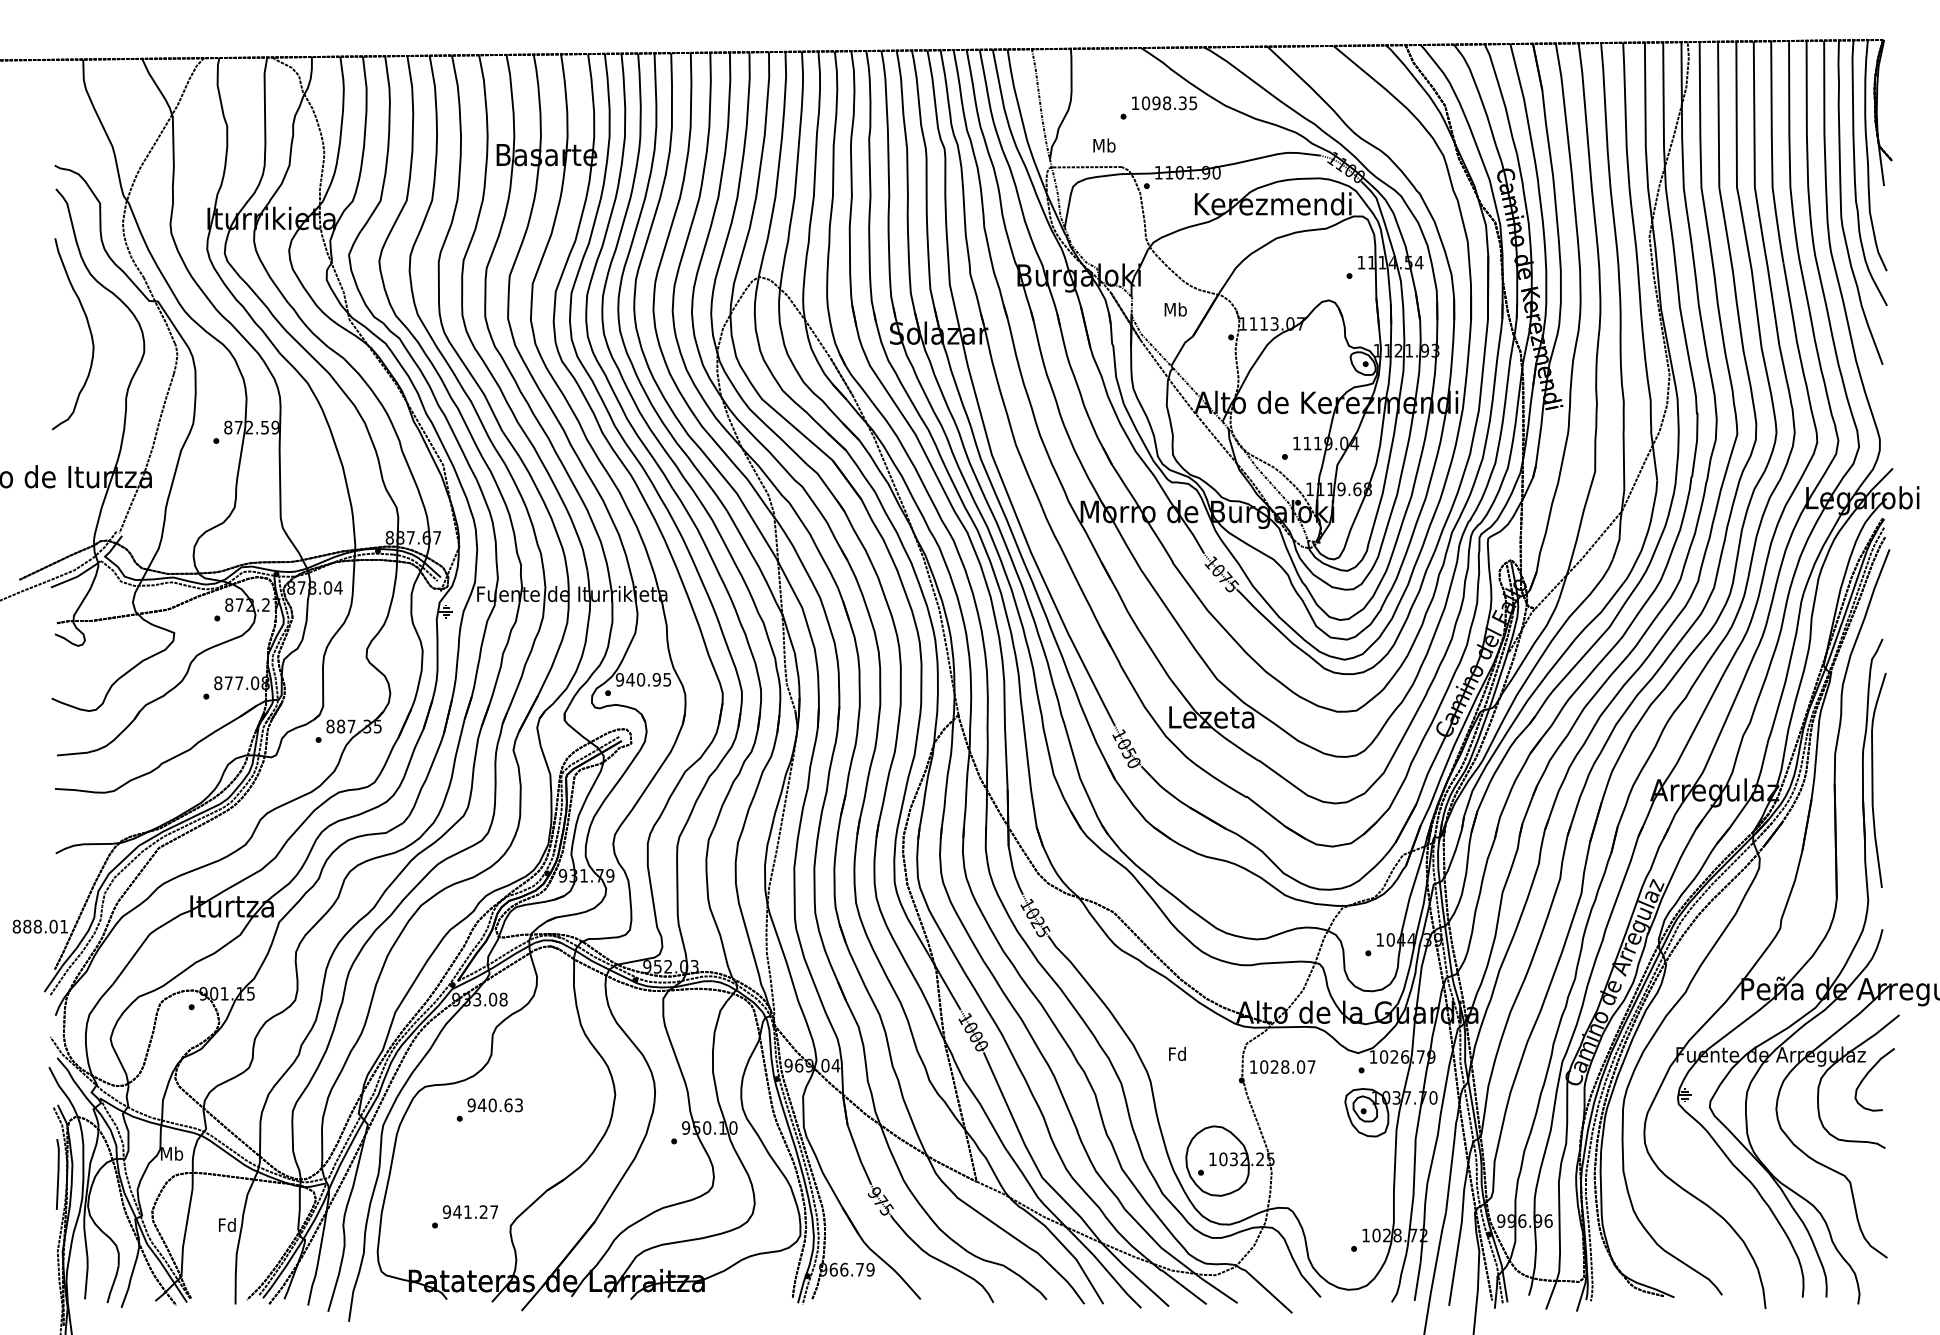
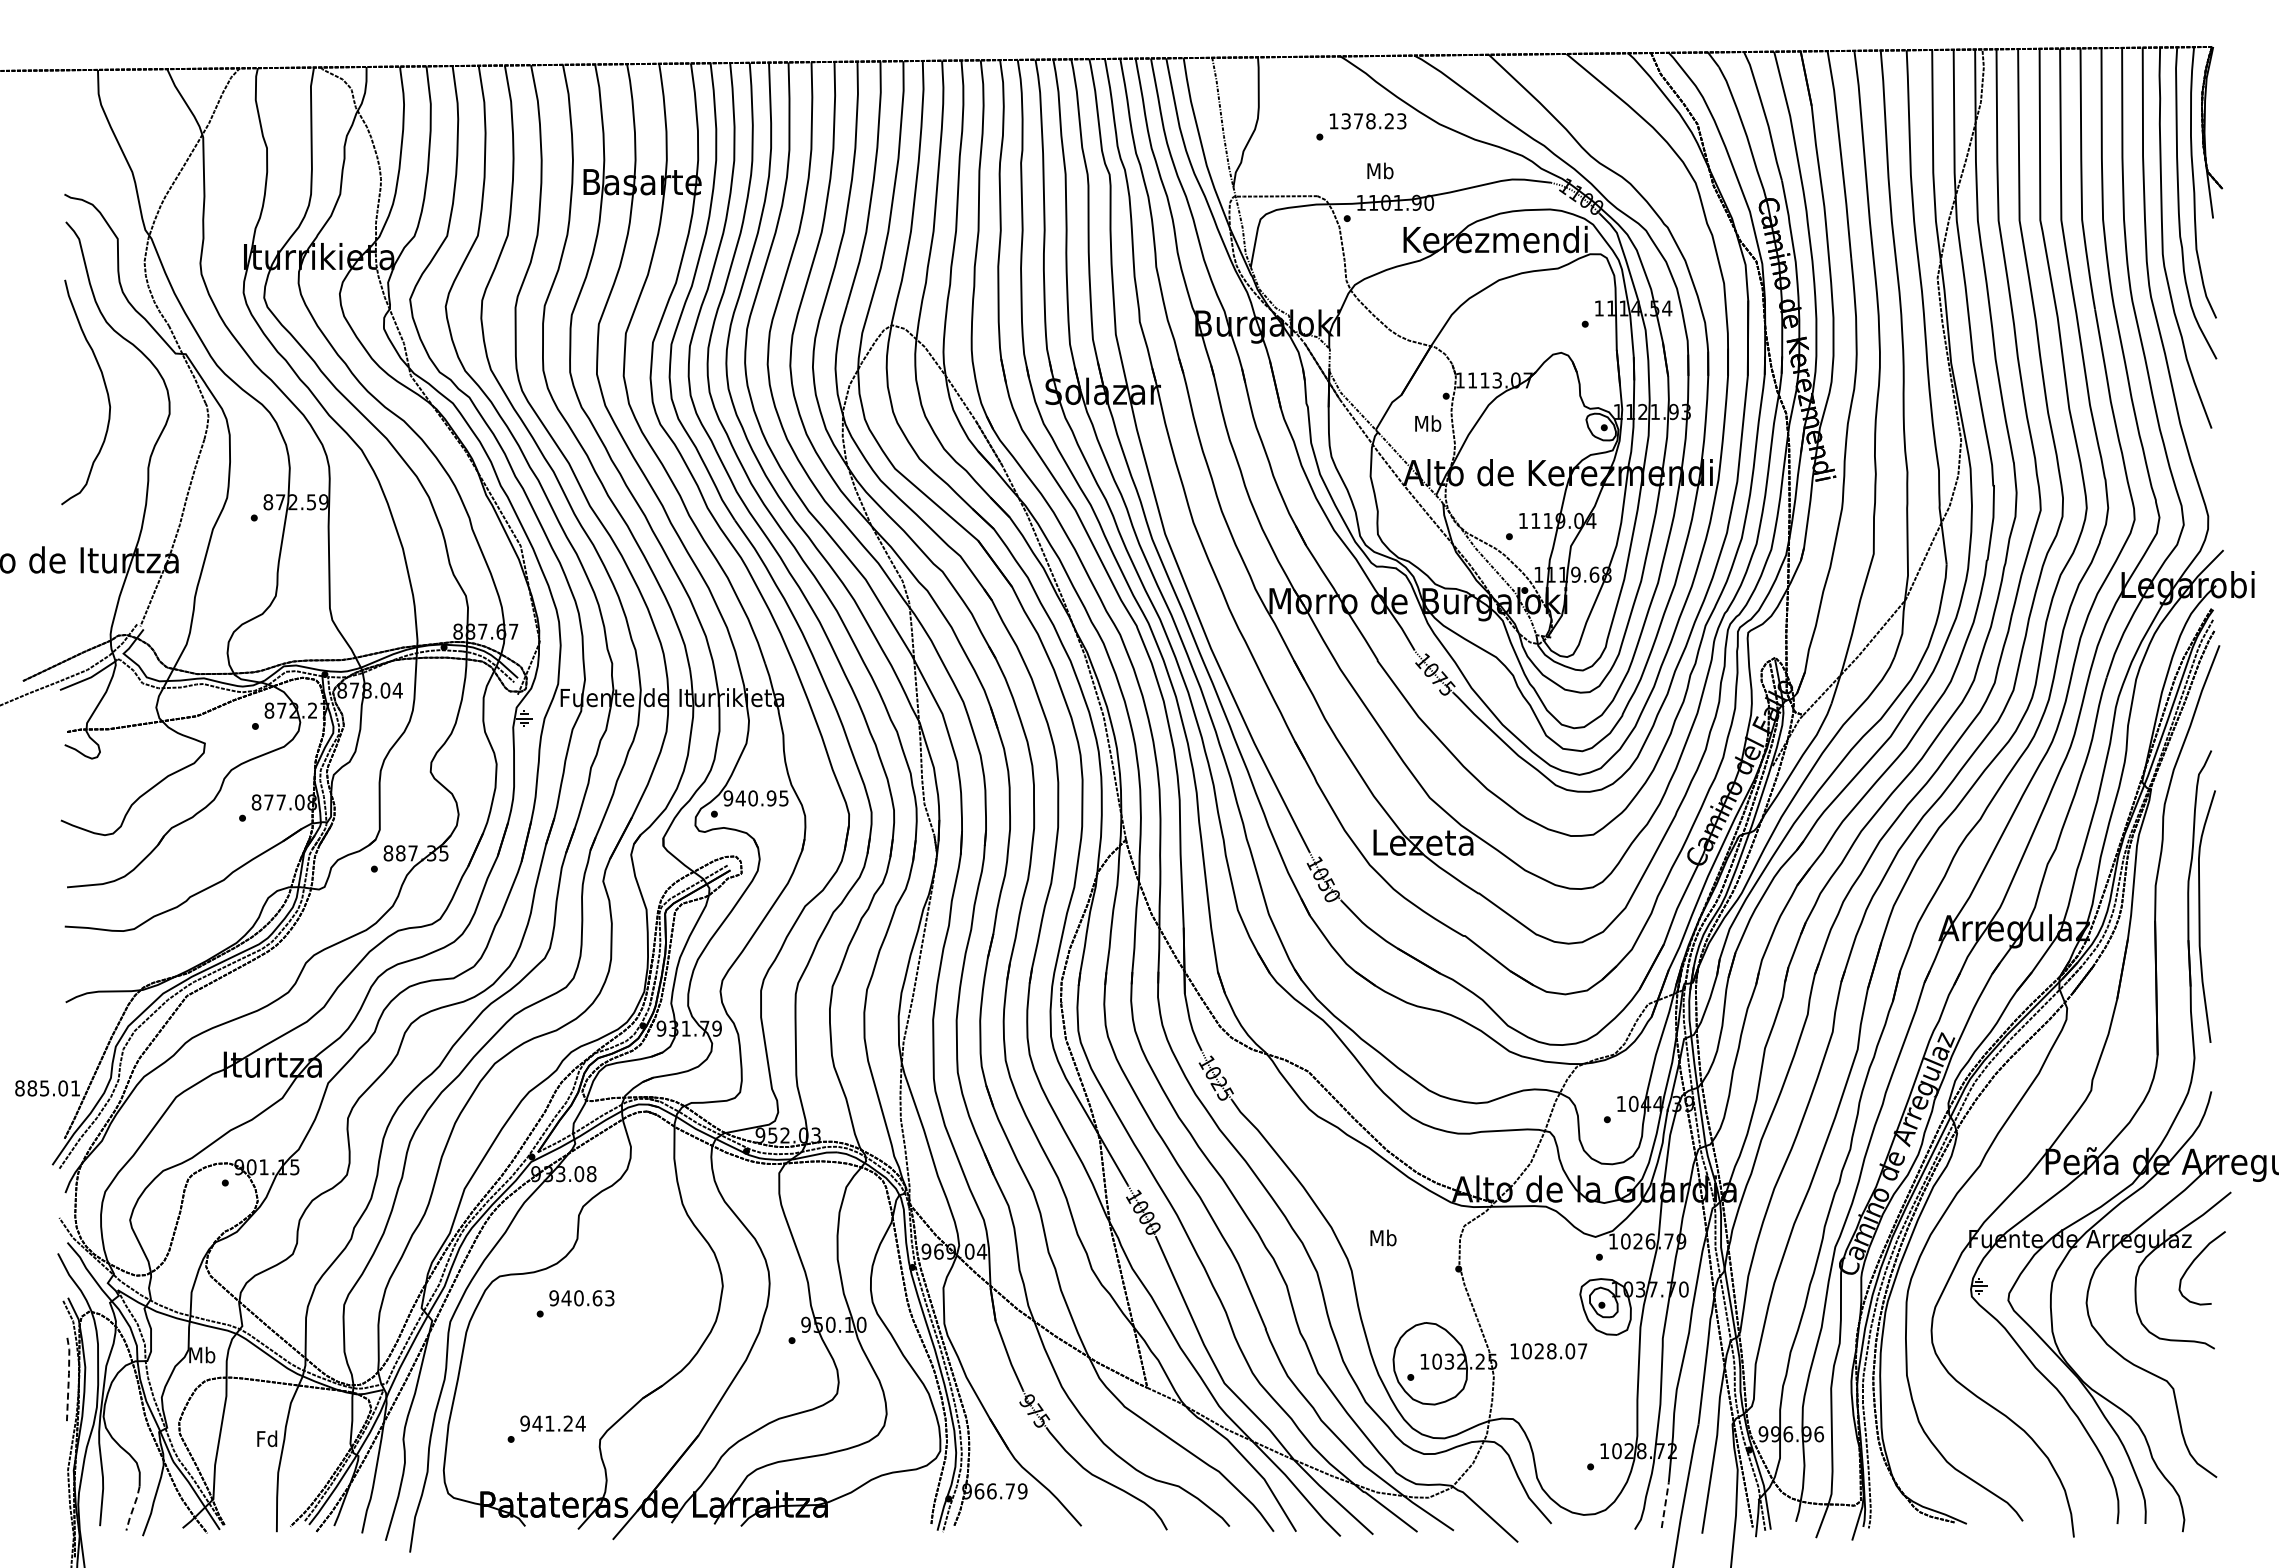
text: (1169, 103) -> (1373, 121), 1098.35 -> 1378.23
text: (1104, 145) -> (1380, 170), moved
text: (1176, 309) -> (1428, 423), moved
text: (37, 926) -> (44, 1088), 888.01 -> 885.01
text: (1177, 1053) -> (1383, 1237), Fd -> Mb
text: (1282, 1067) -> (1548, 1351), moved
line: (58, 1173) -> (68, 1378), solid -> dashed
text: (494, 1211) -> (580, 1423), 941.27 -> 941.24
line: (1417, 1281) -> (1665, 1505), solid -> dashed
line: (113, 1284) -> (133, 1508), solid -> dashed

